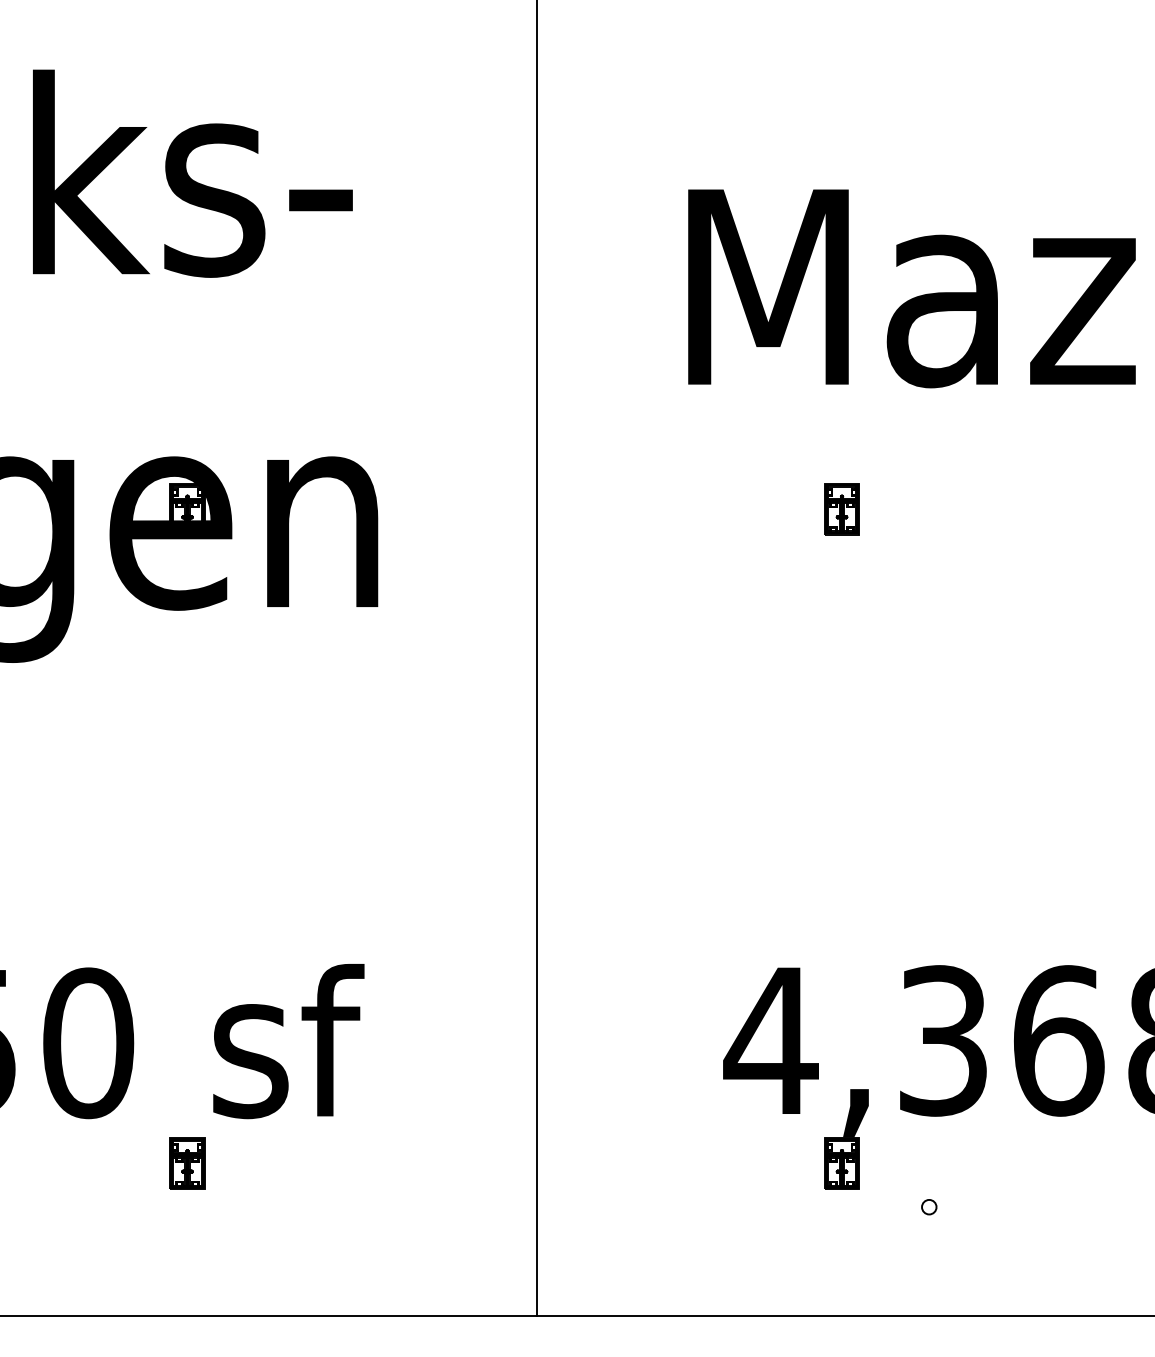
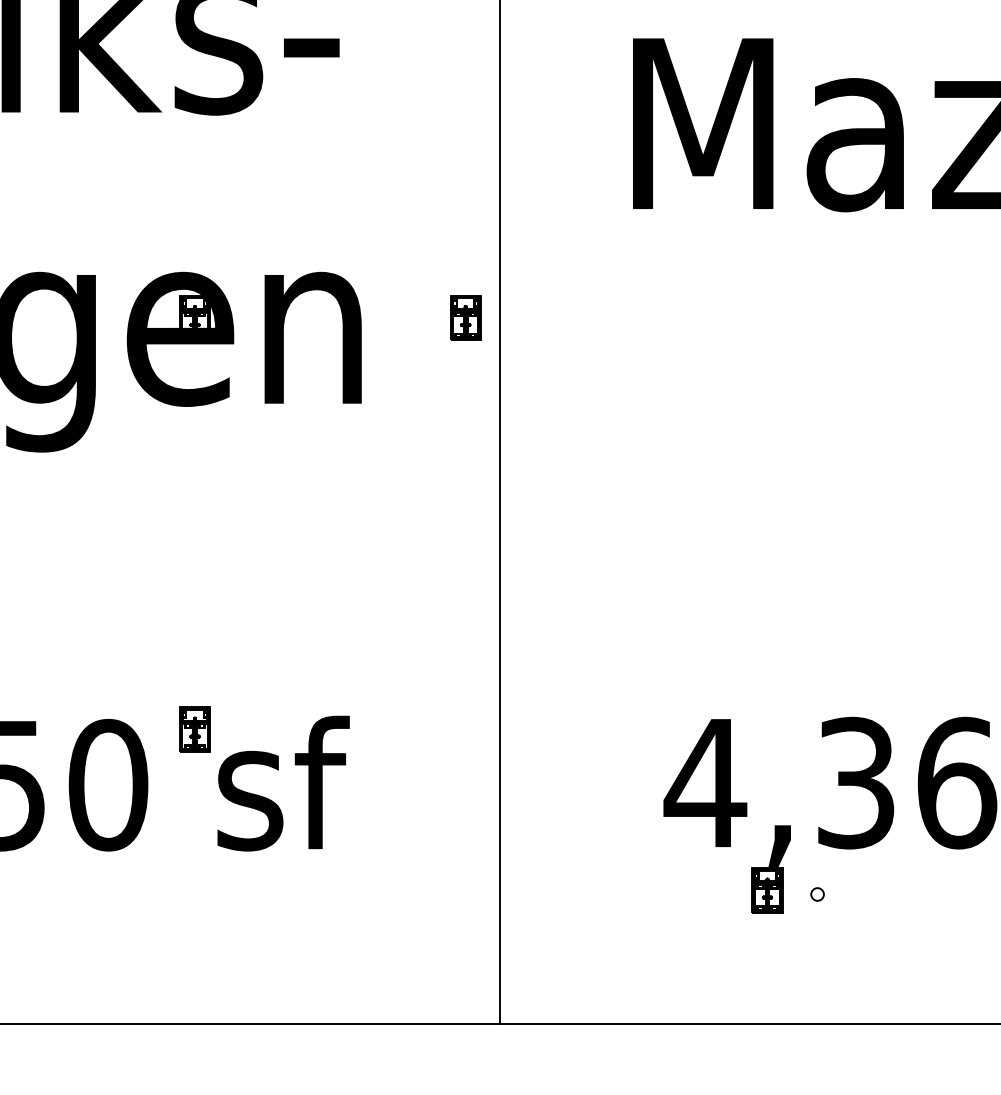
part: (841, 509) -> (465, 318), moved
part: (187, 1163) -> (194, 729), moved
circle: (929, 1207) -> (817, 894), moved

